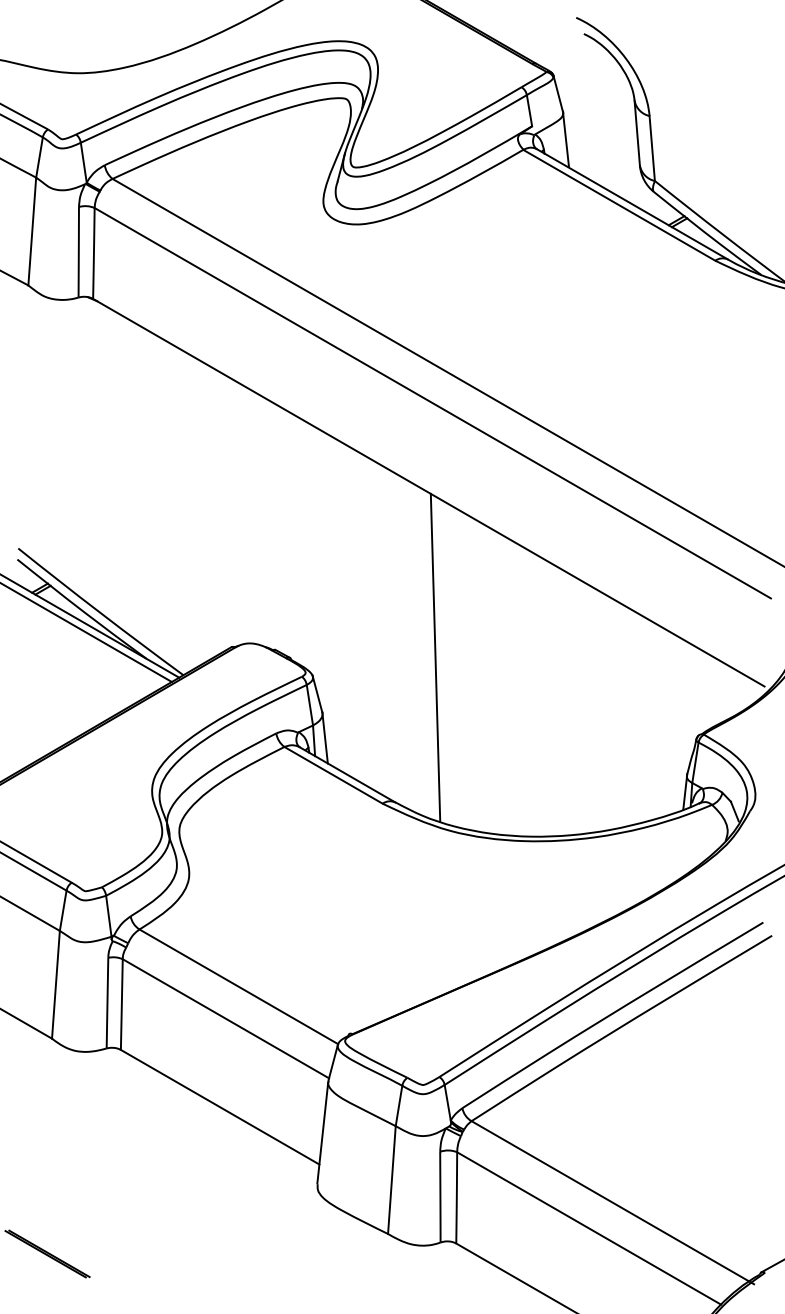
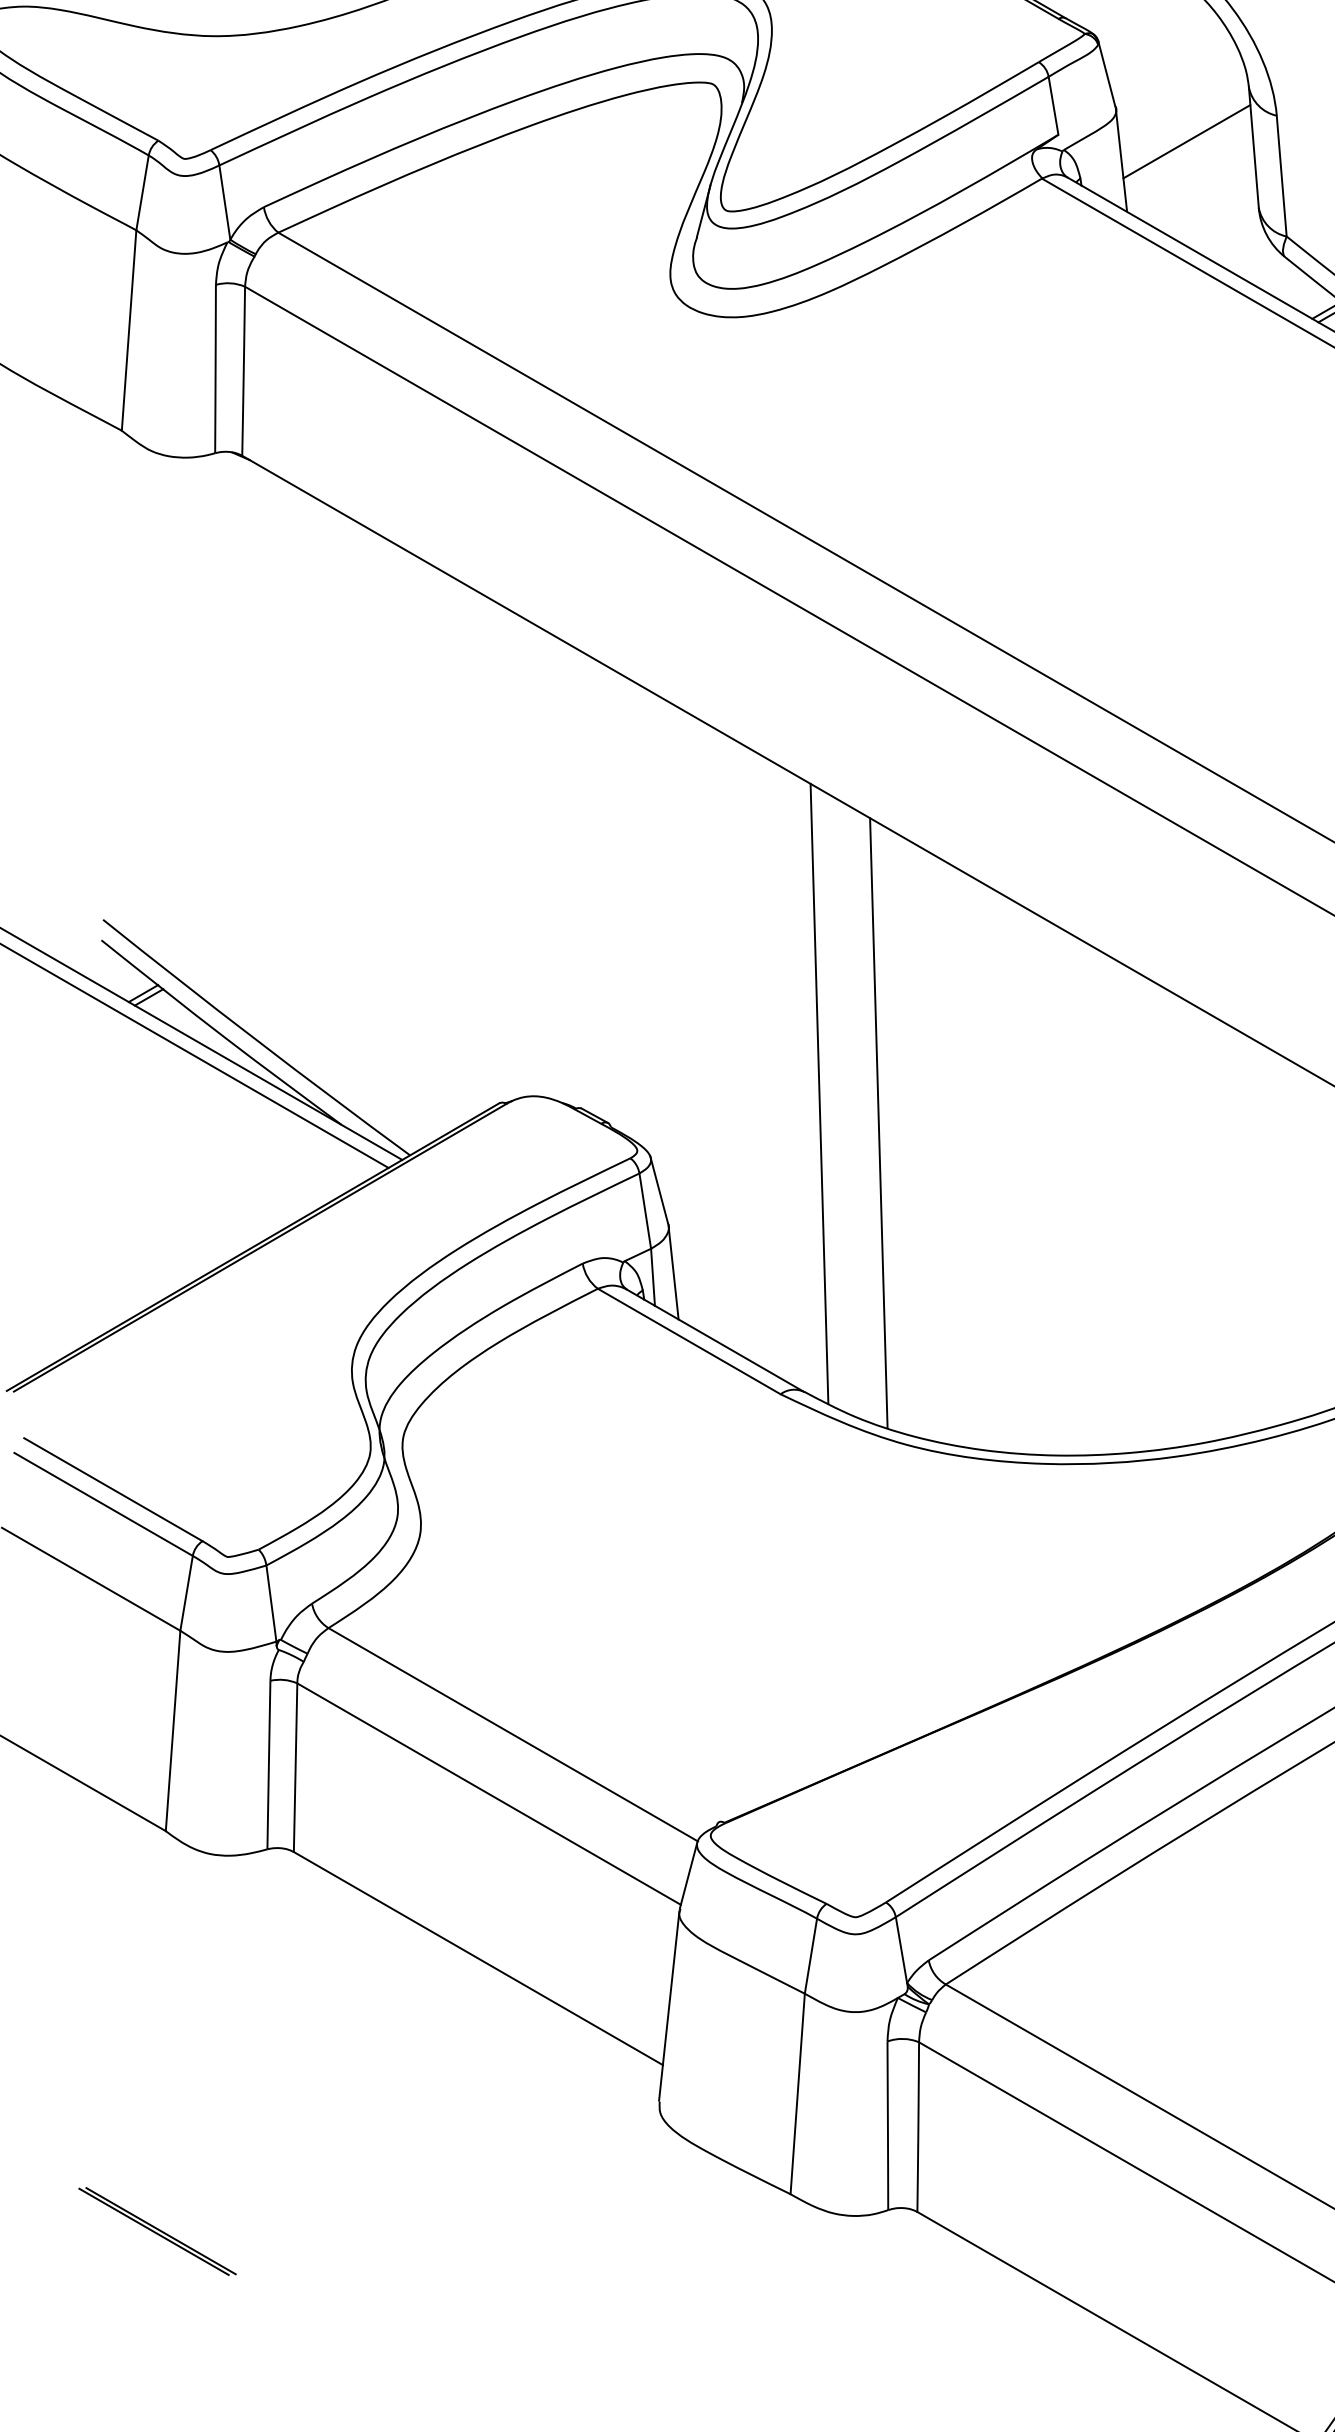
line: (601, 129) -> (1187, 140), added
line: (403, 641) -> (819, 1092), added

